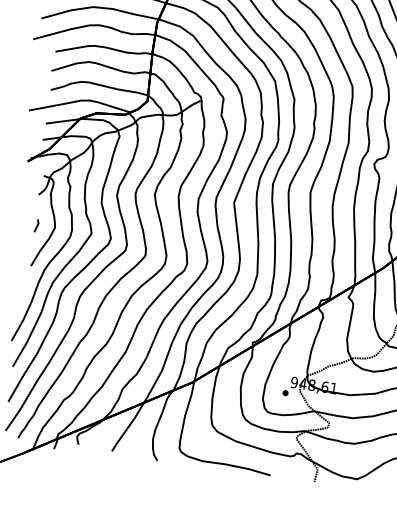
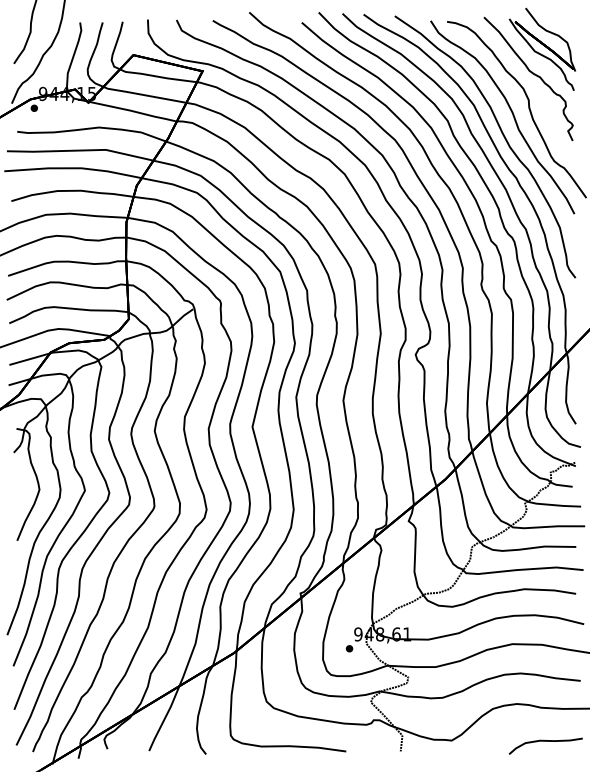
line: (36, 225) -> (16, 490), removed

